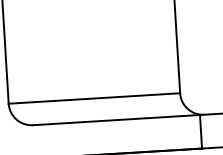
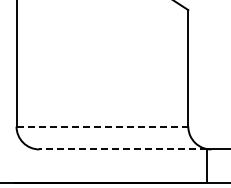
line: (94, 98) -> (102, 126), solid -> dashed
line: (116, 120) -> (123, 149), solid -> dashed

